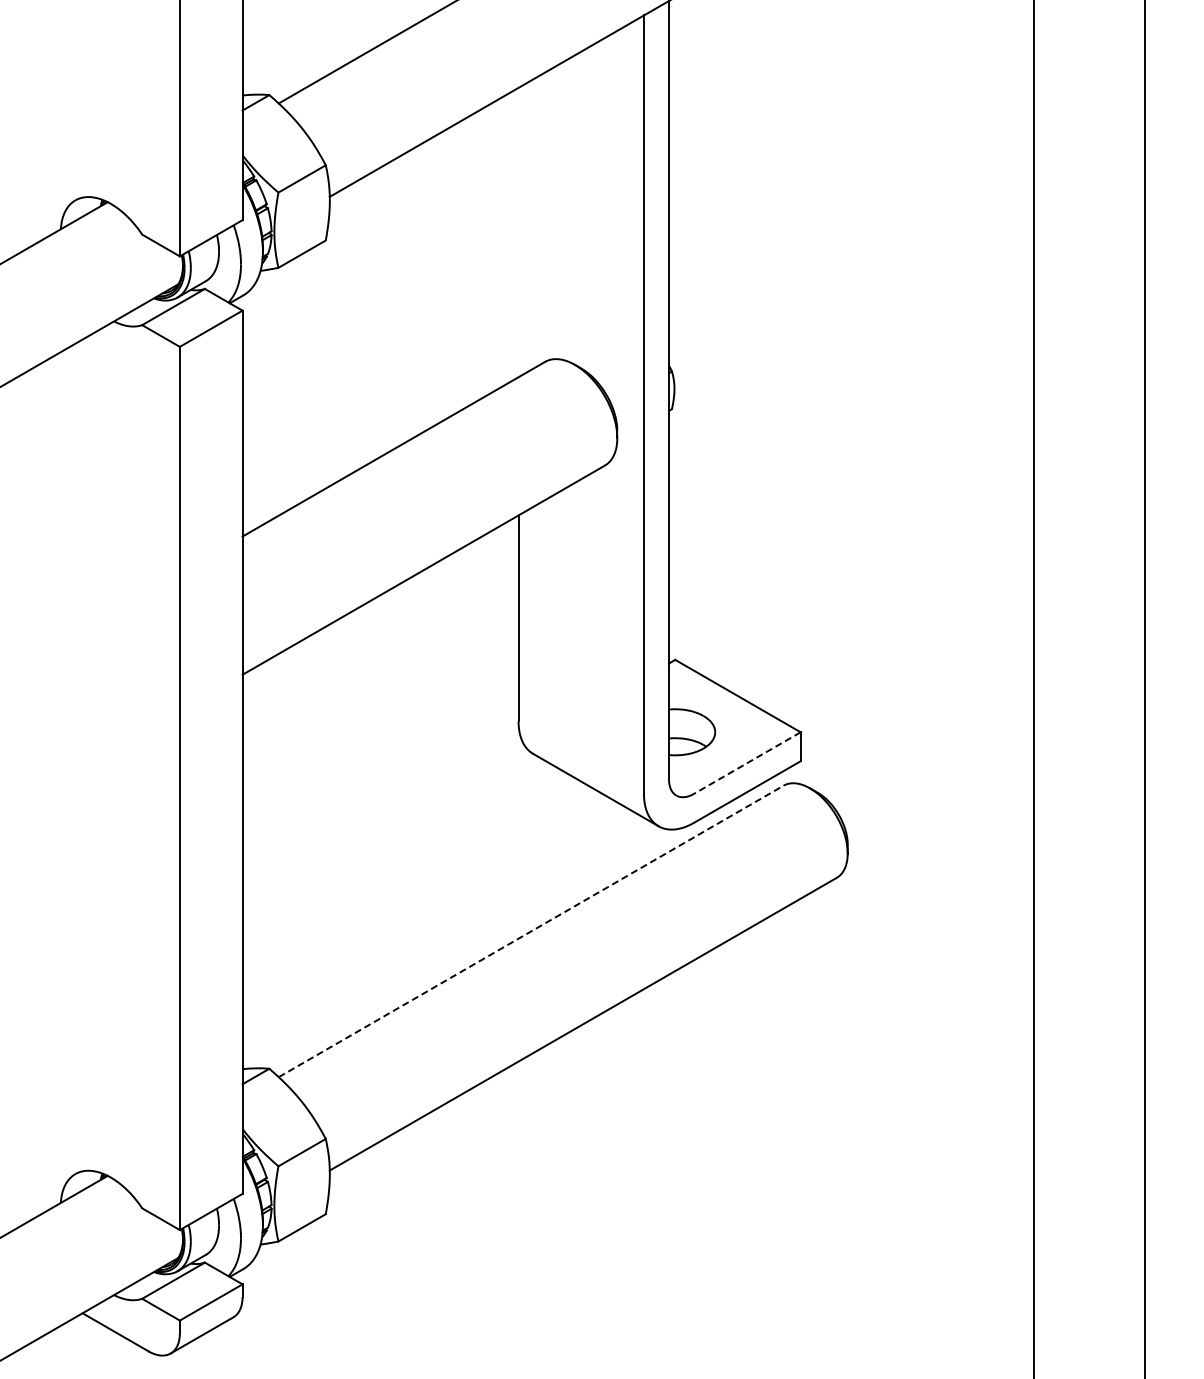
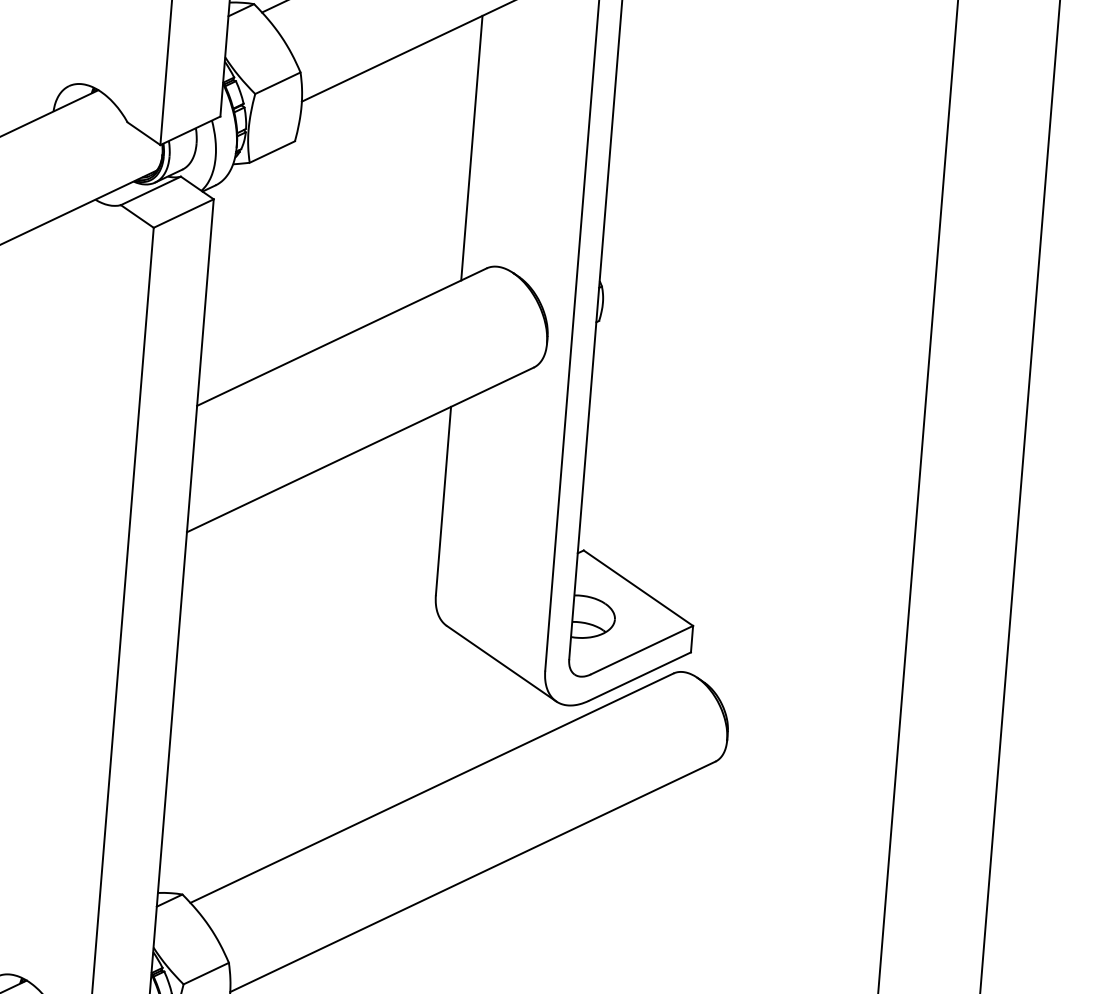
line: (518, 232) -> (471, 148), added
line: (747, 763) -> (642, 650), dashed -> solid
line: (531, 931) -> (432, 788), dashed -> solid

